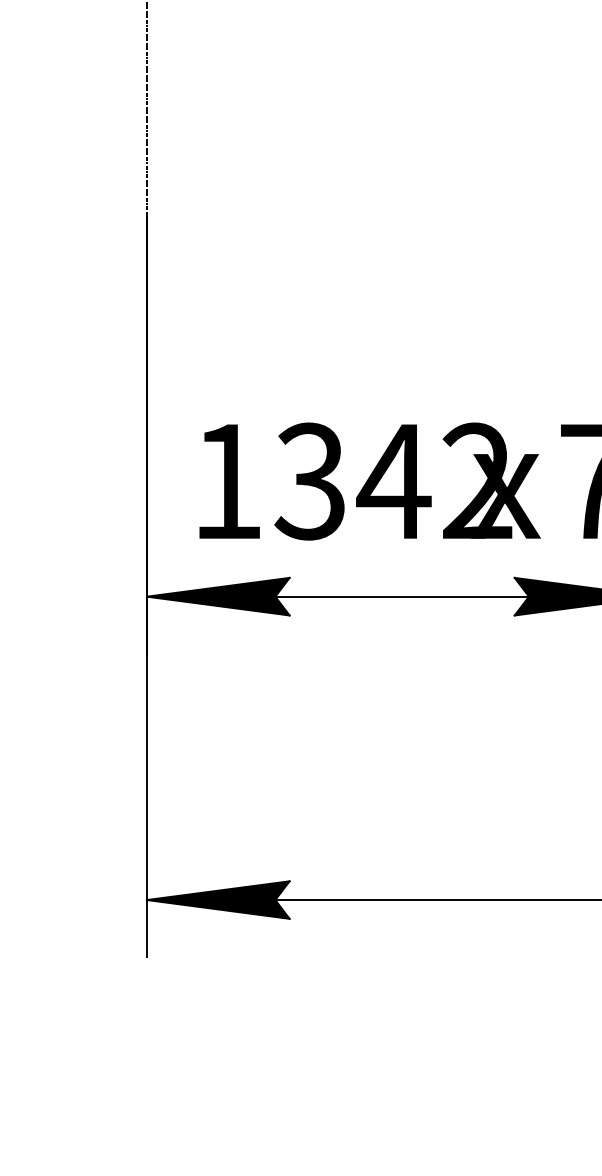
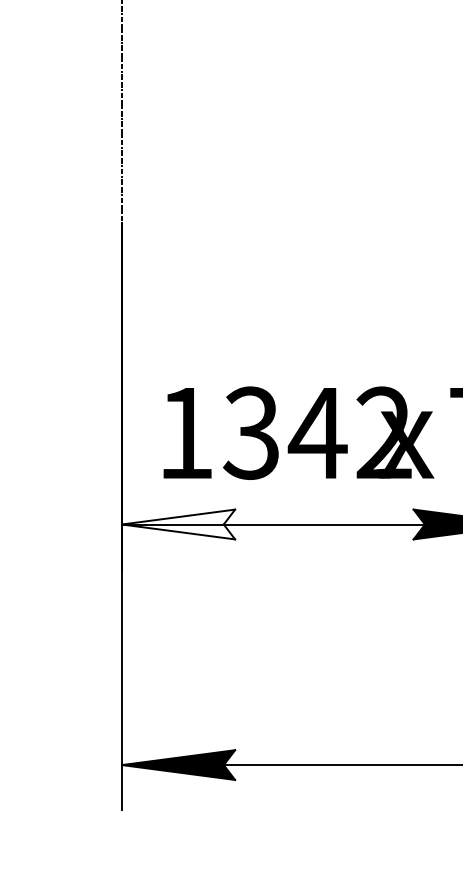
fill: (217, 596) -> (177, 524), removed

